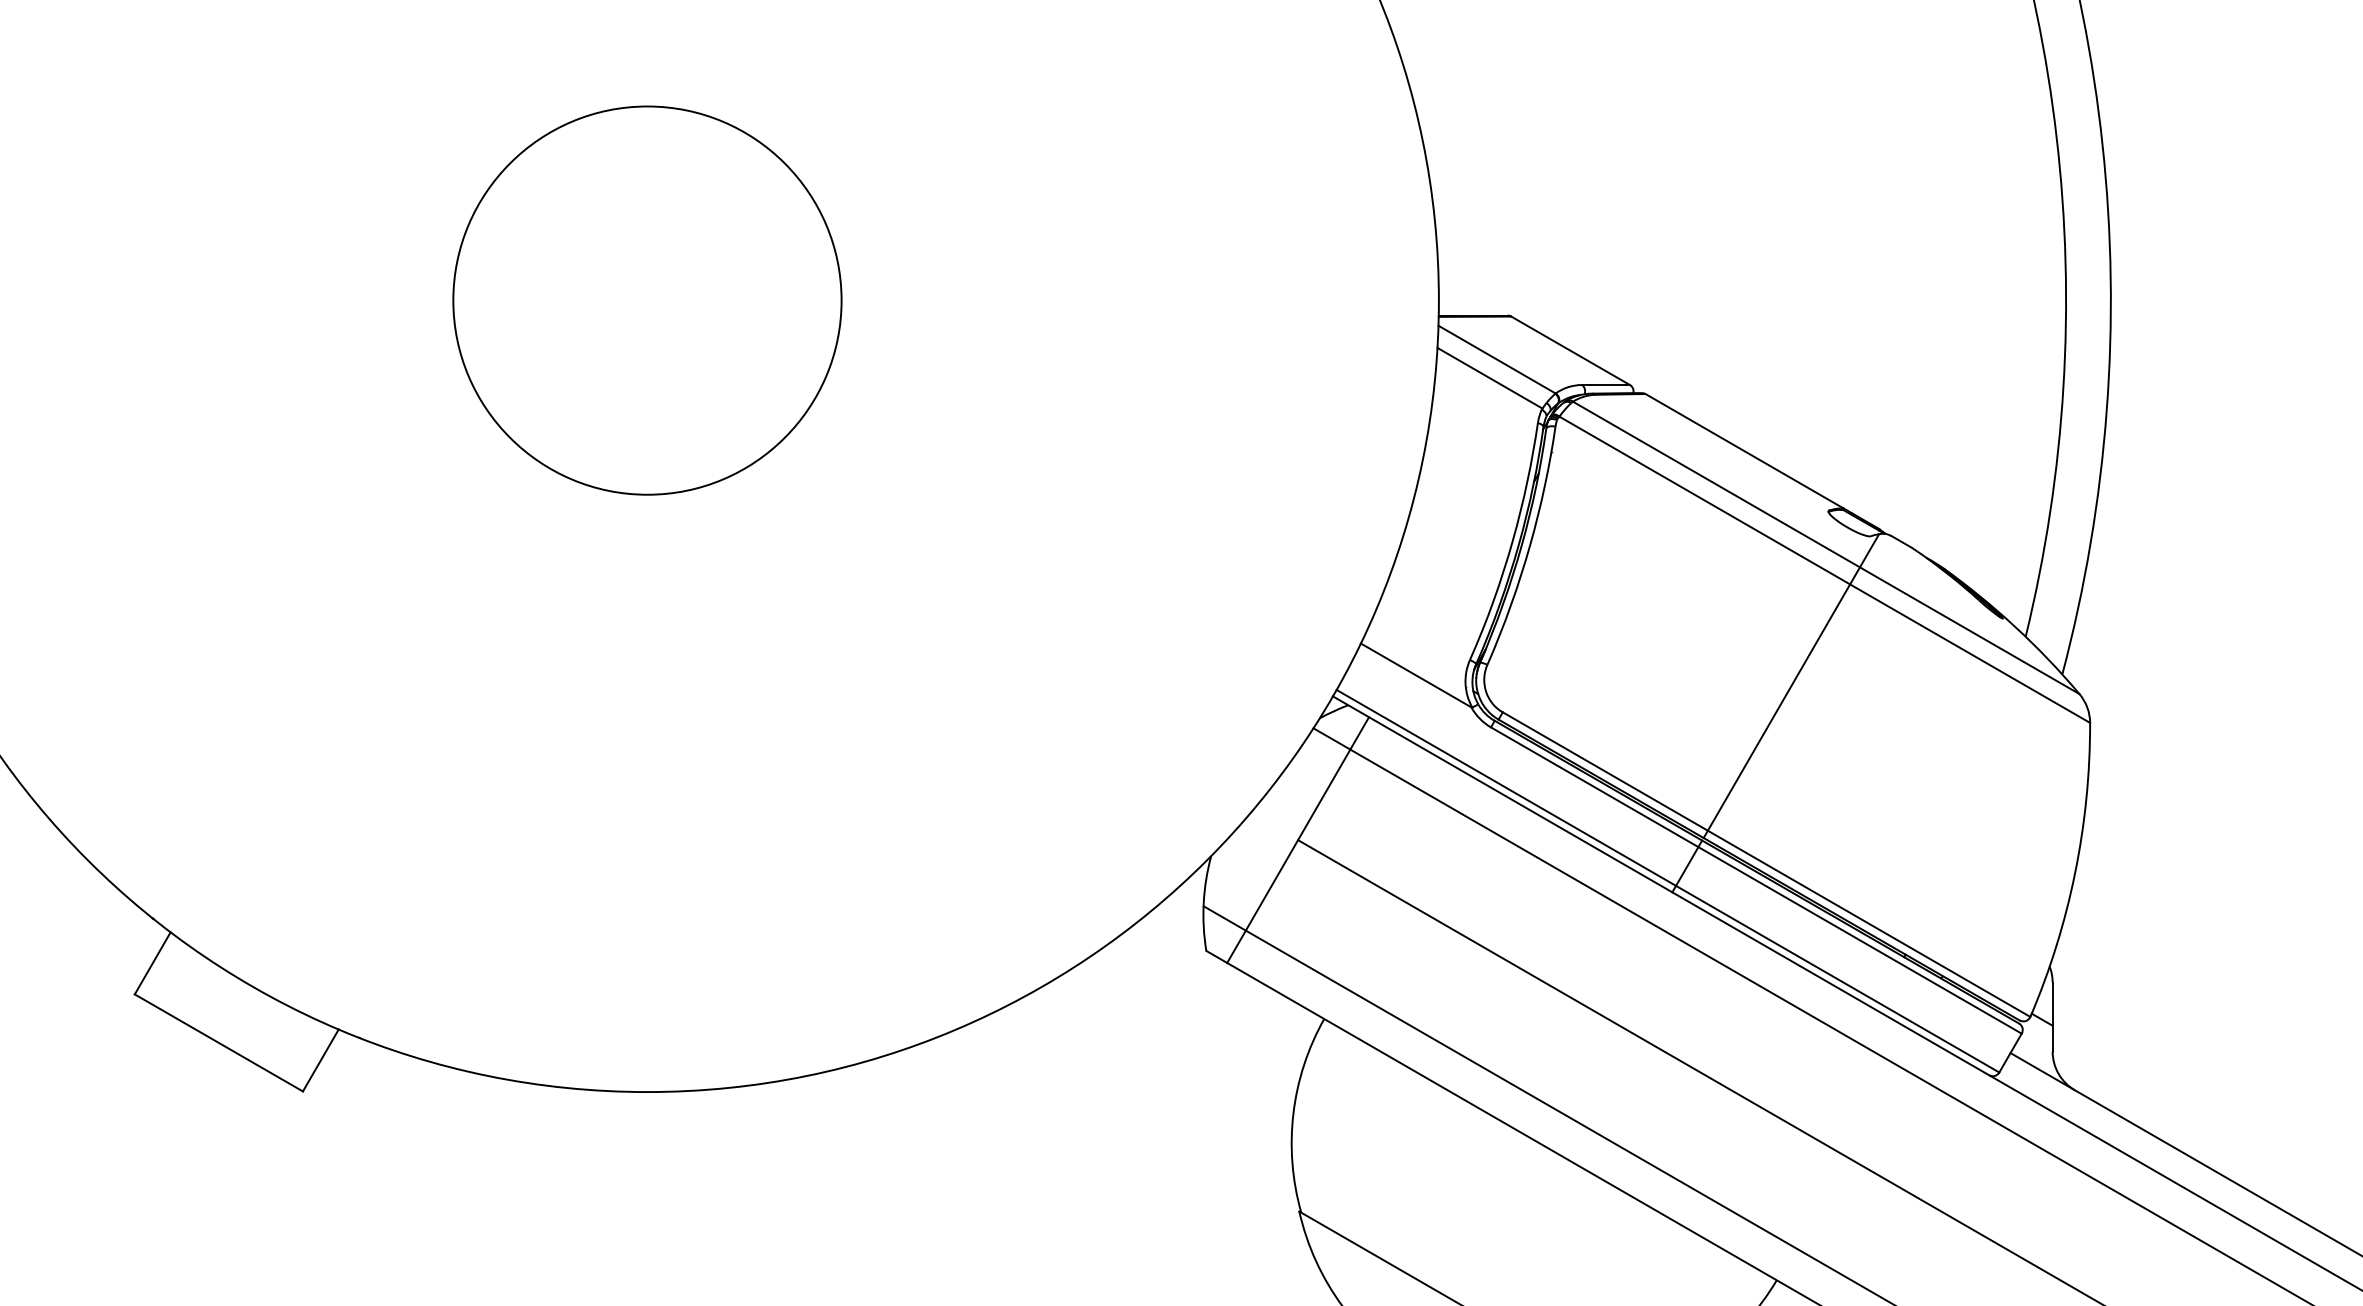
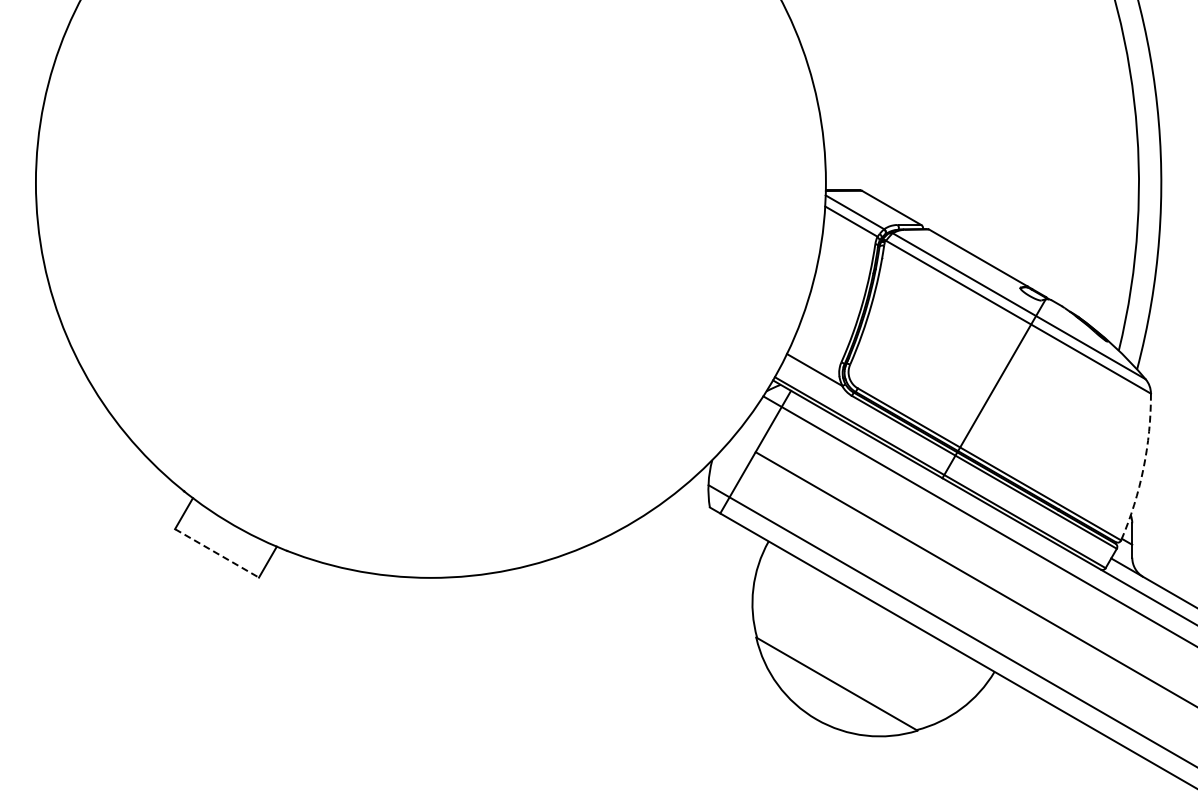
circle: (646, 299) -> (430, 182), removed
arc: (2075, 872) -> (1143, 468), solid -> dashed
line: (219, 1043) -> (217, 553), solid -> dashed

